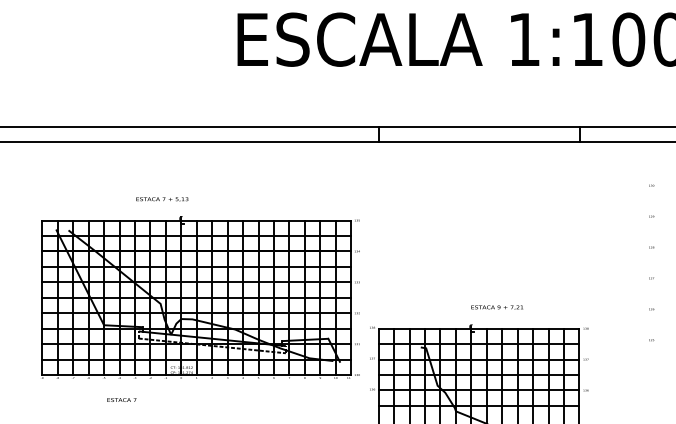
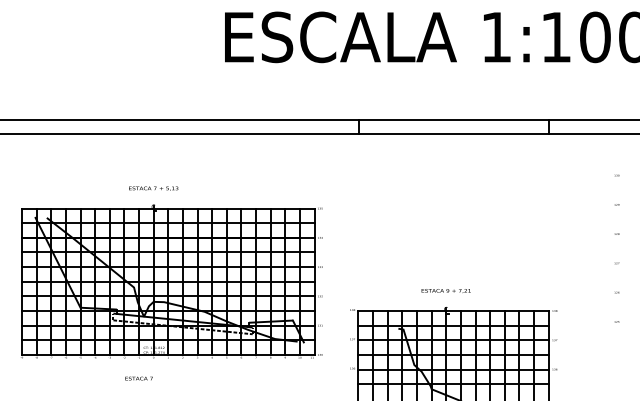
part: (200, 297) -> (171, 281), moved
text: (497, 307) -> (446, 290), moved
text: (121, 399) -> (138, 378), moved

